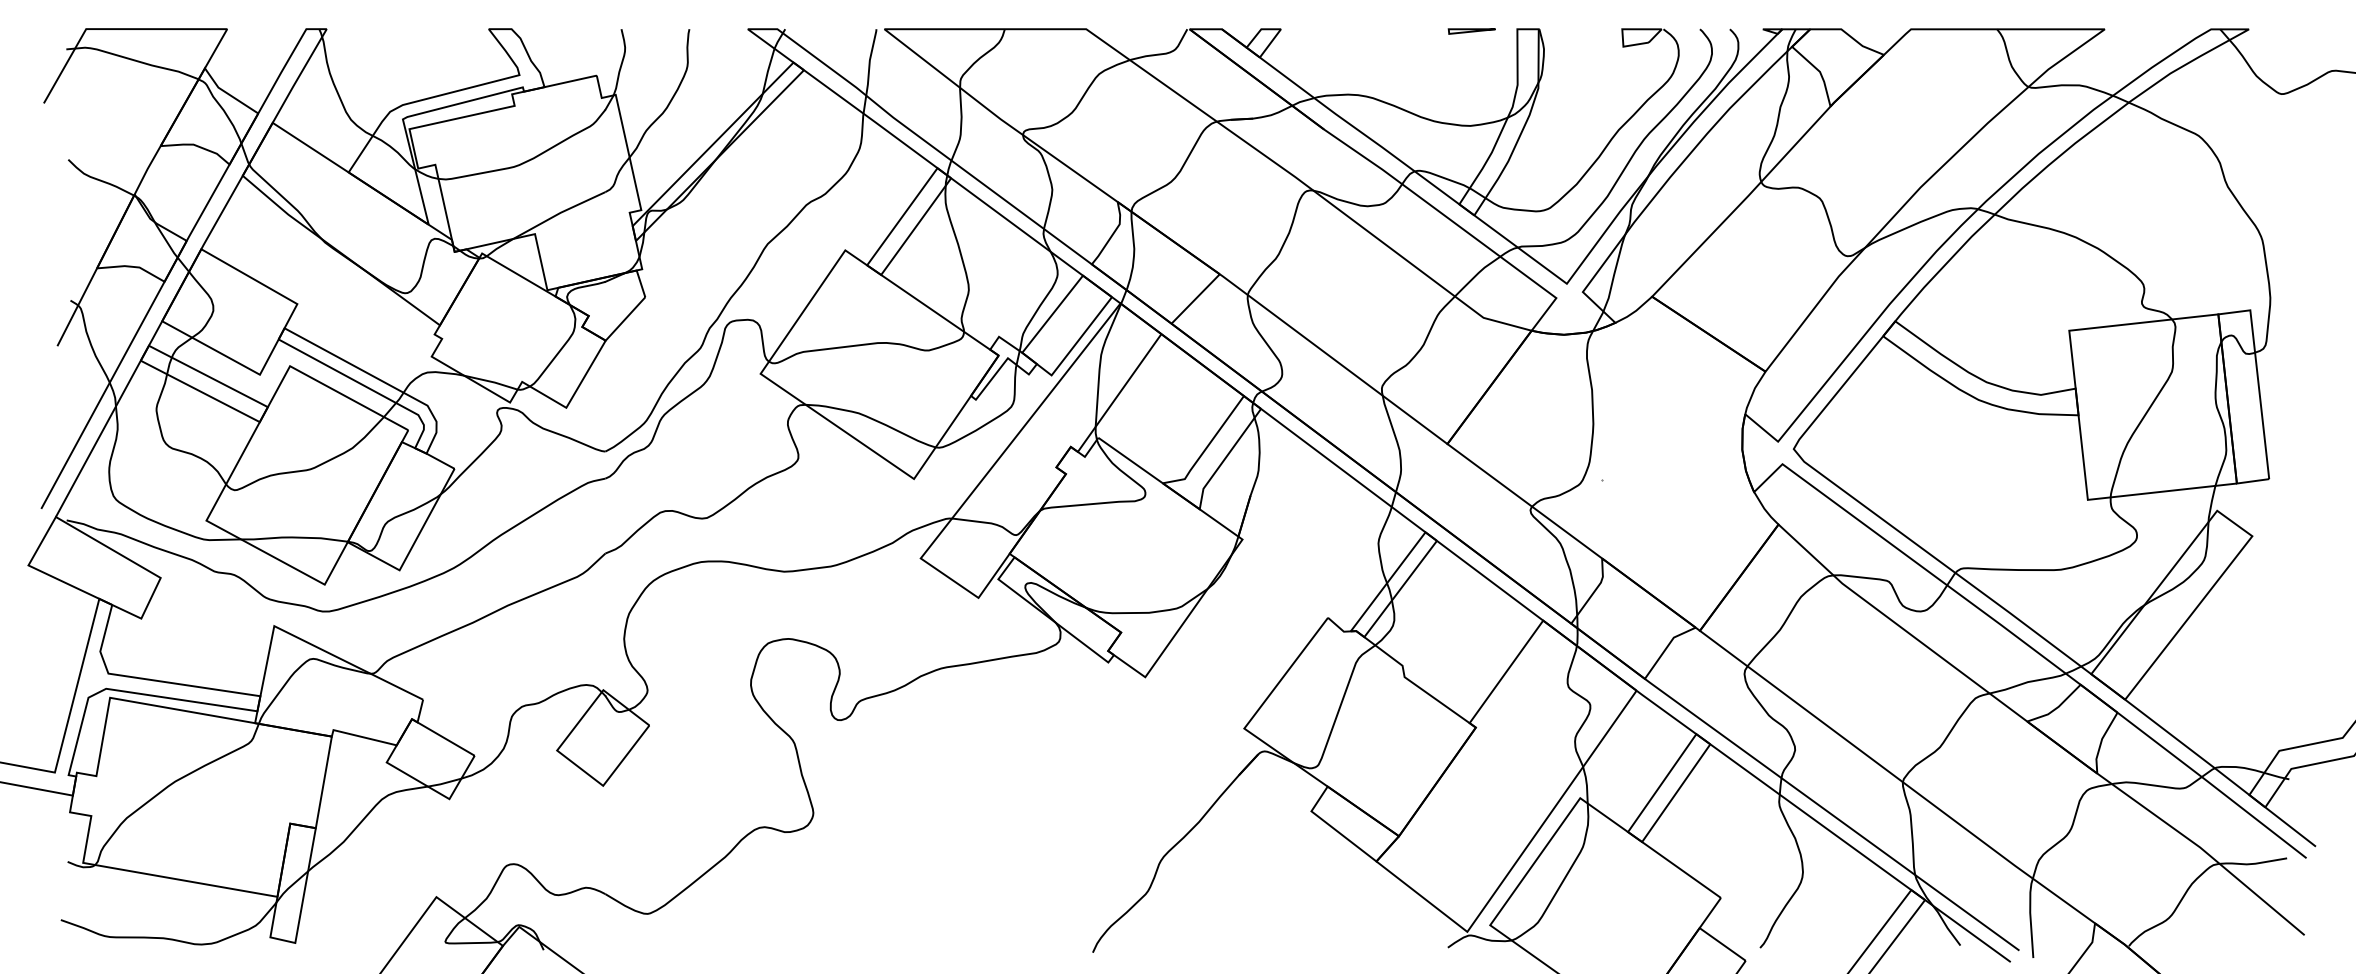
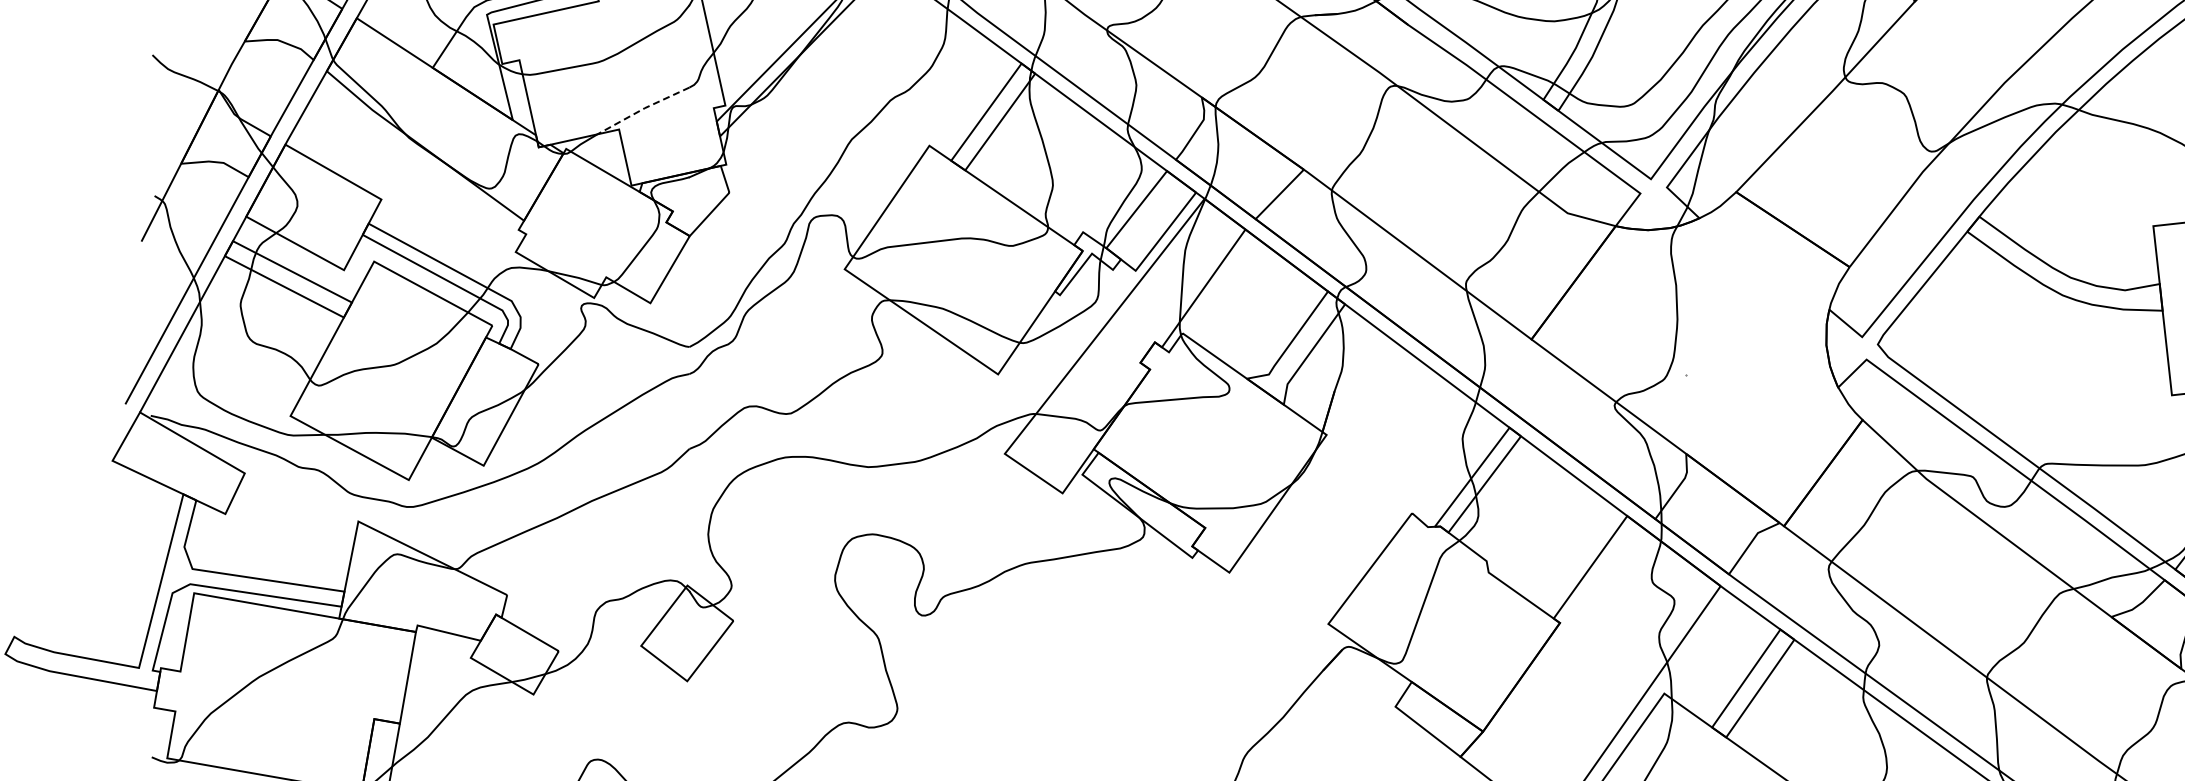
line: (559, 213) -> (643, 108), solid -> dashed

